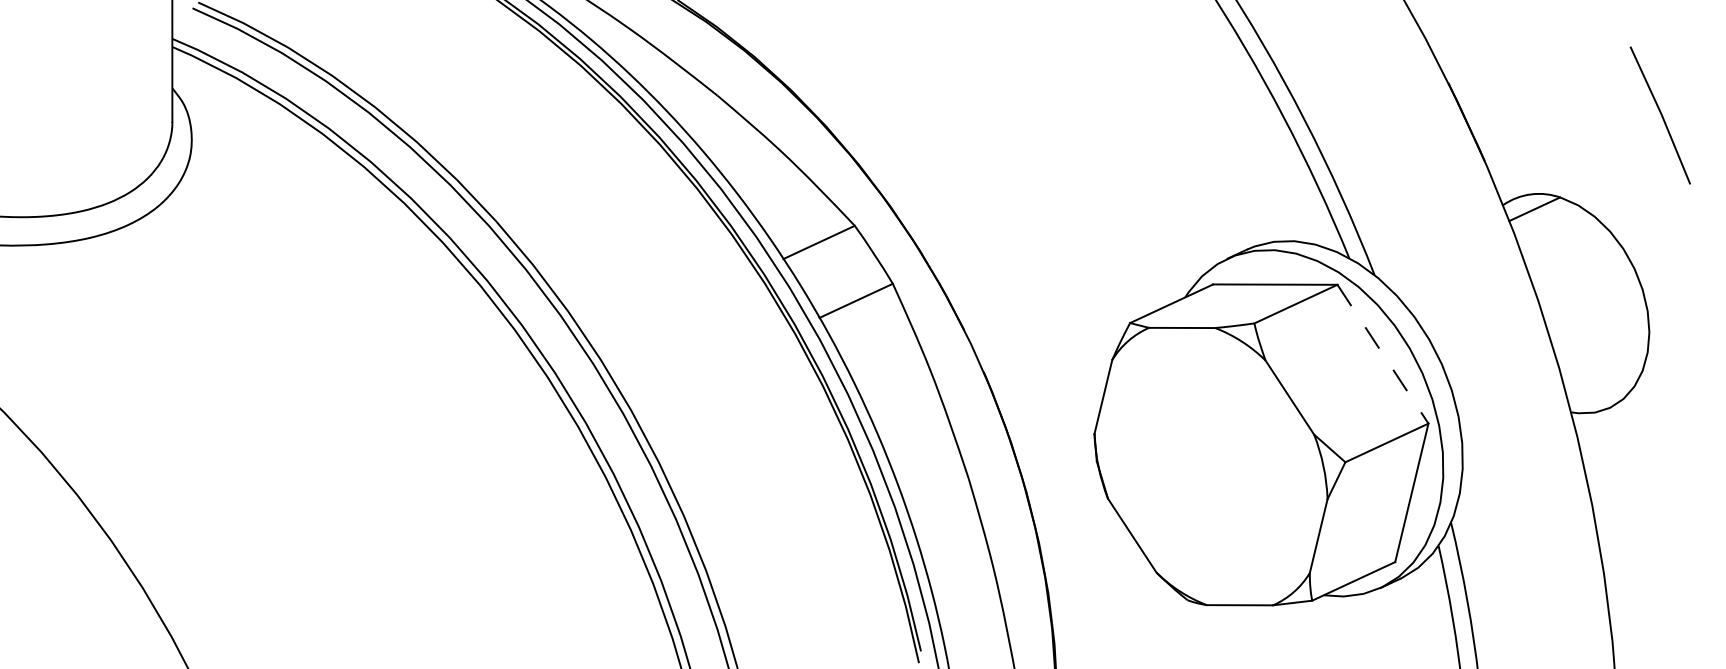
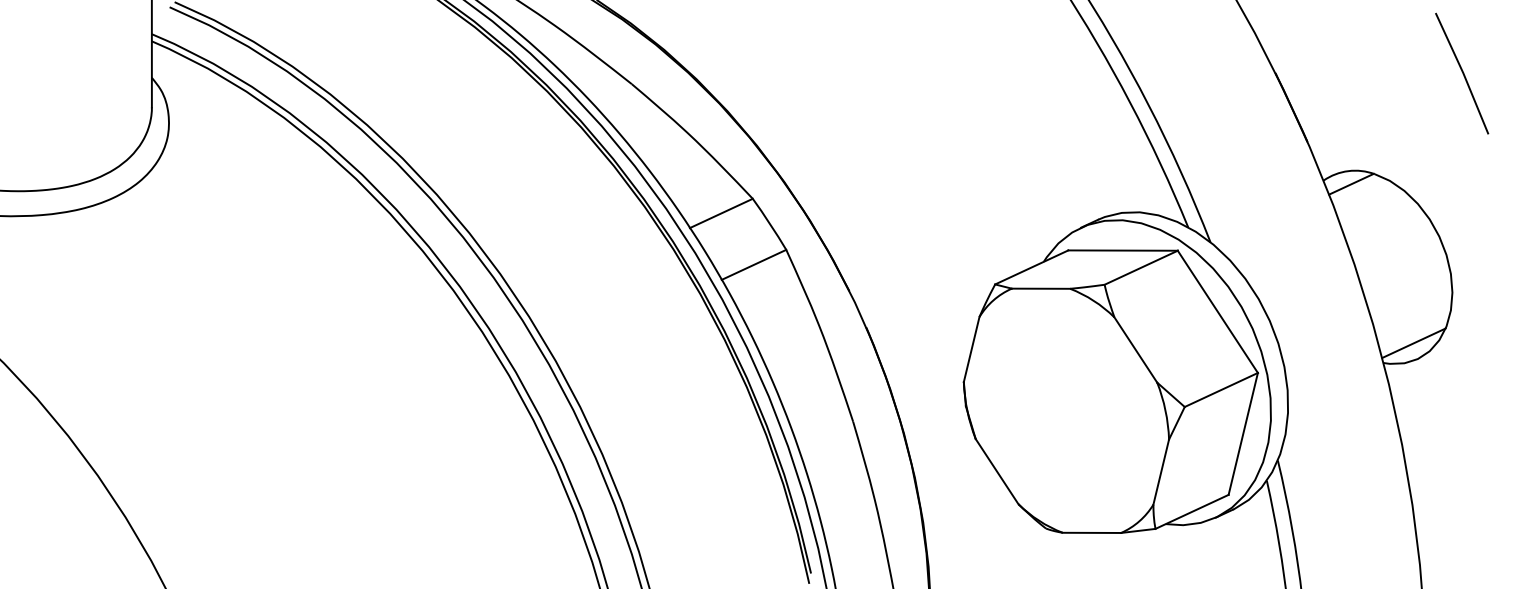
line: (1660, 115) -> (1462, 73), moved
line: (1383, 354) -> (1218, 312), dashed -> solid
line: (1605, 389) -> (1413, 342), added

